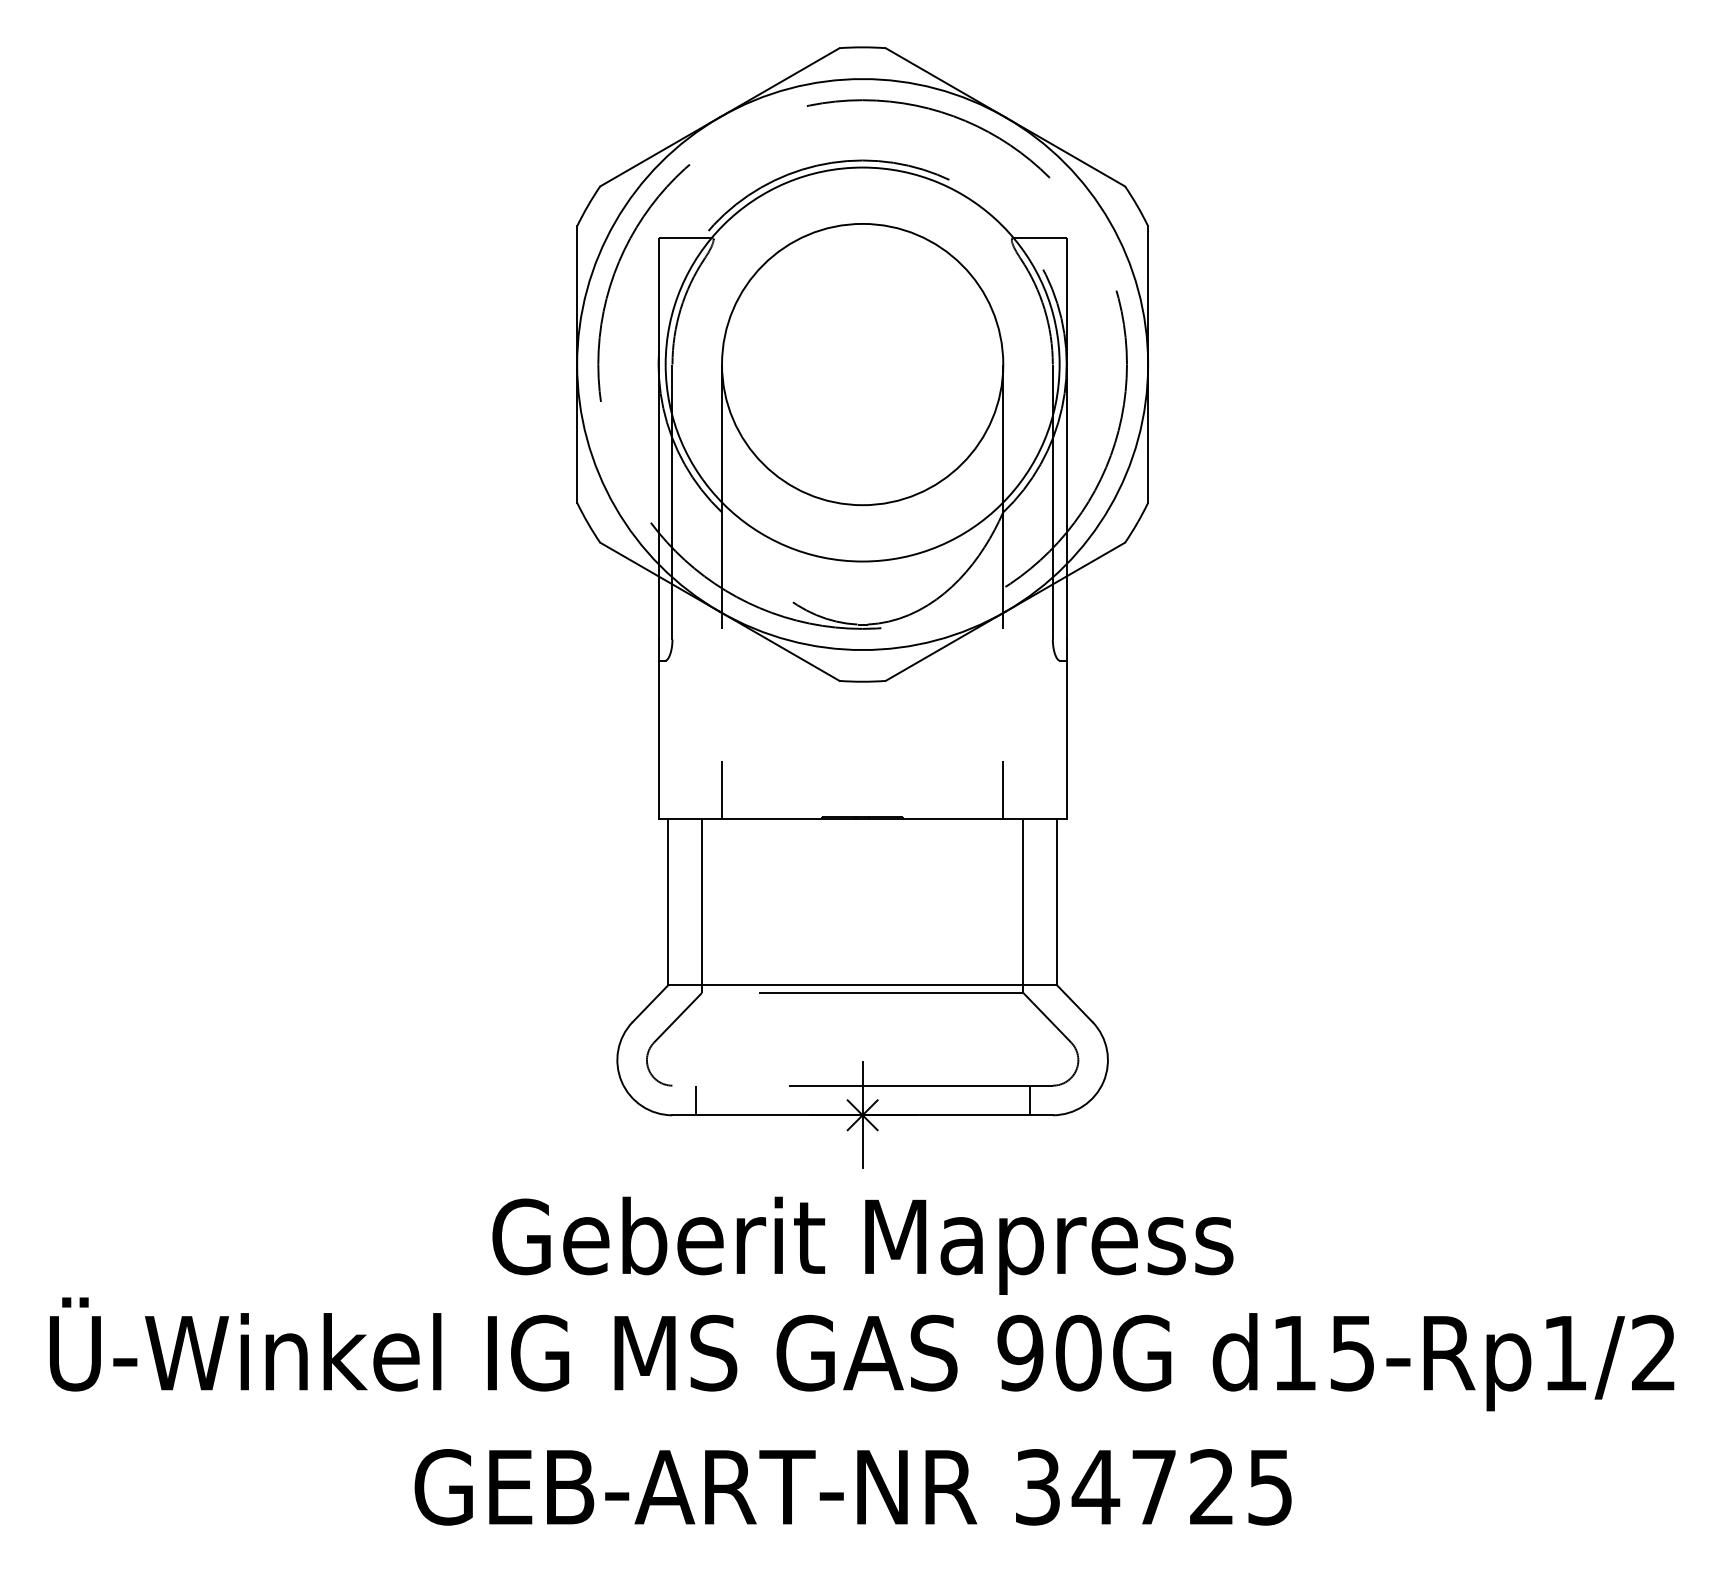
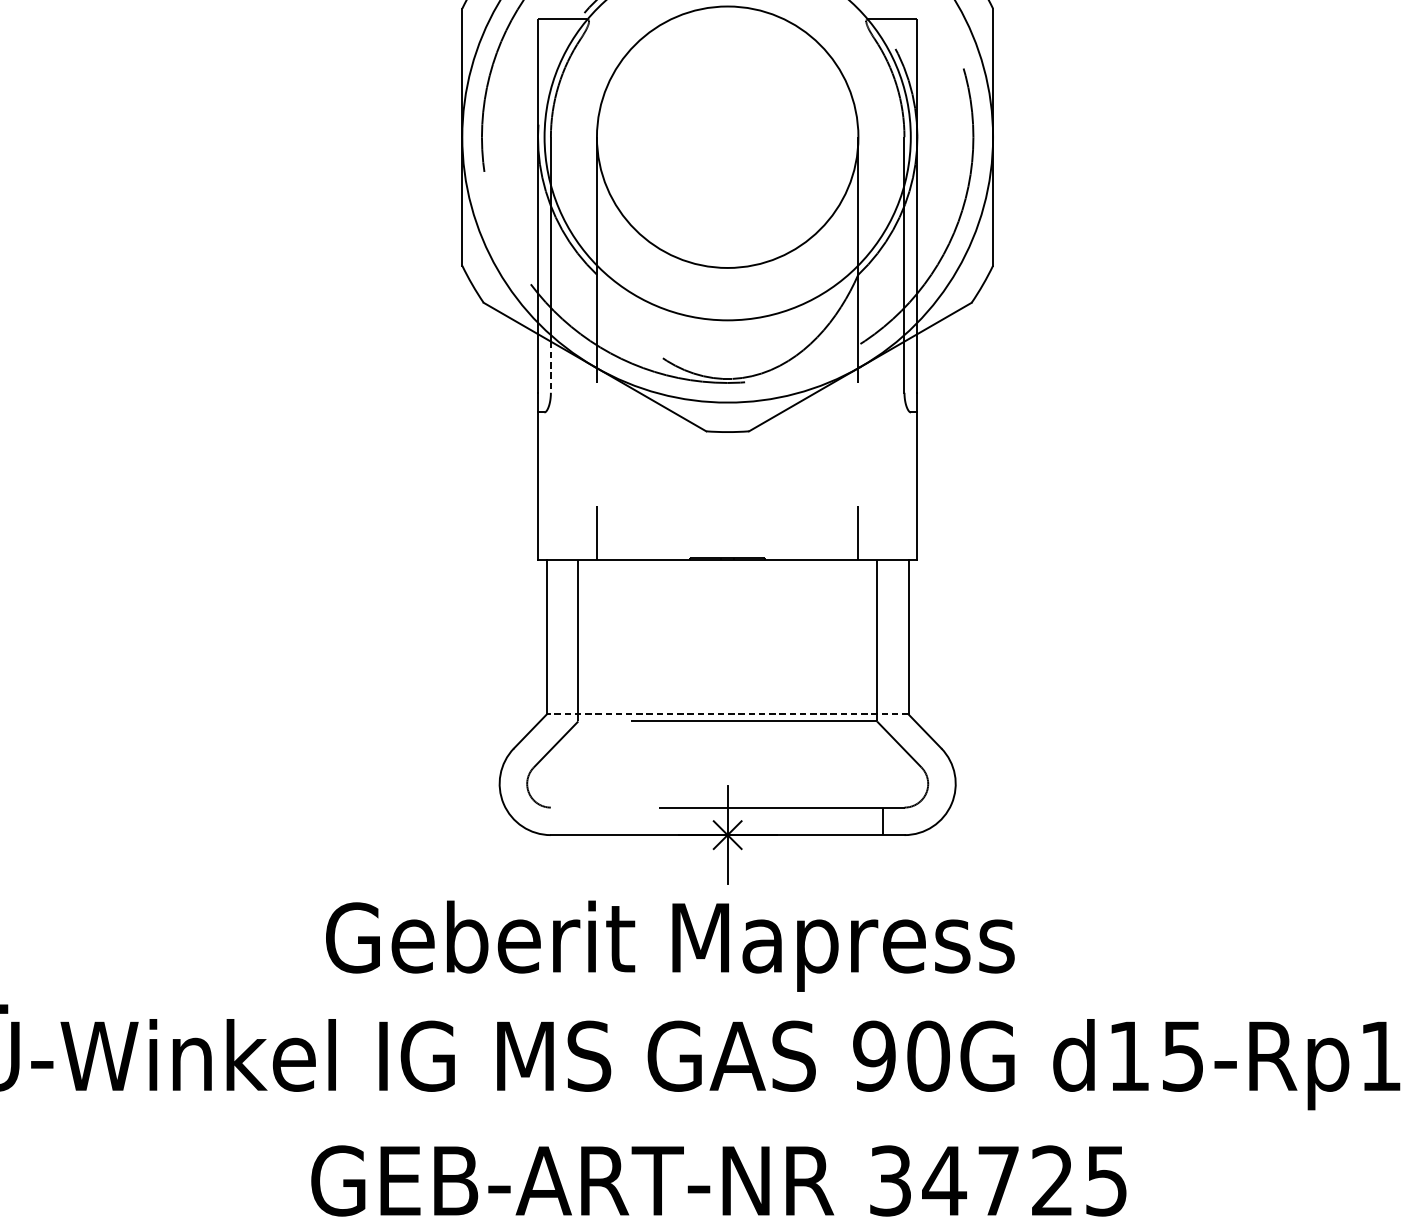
line: (672, 611) -> (550, 366), solid -> dashed
line: (862, 985) -> (727, 714), solid -> dashed
line: (695, 1100) -> (572, 821), removed
text: (862, 1245) -> (669, 945), moved

